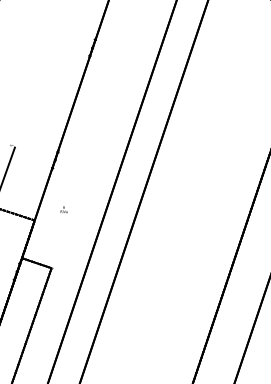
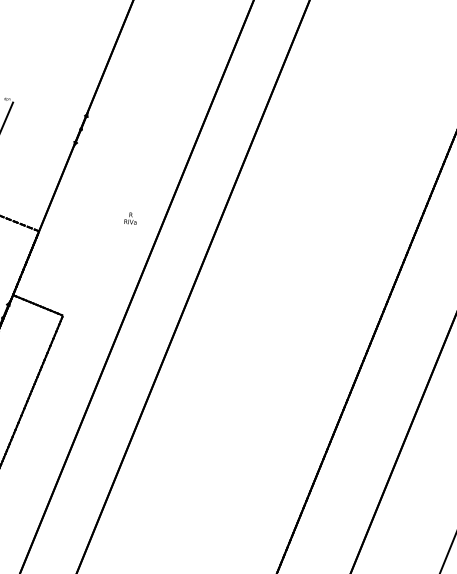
text: (63, 209) -> (129, 217), moved

